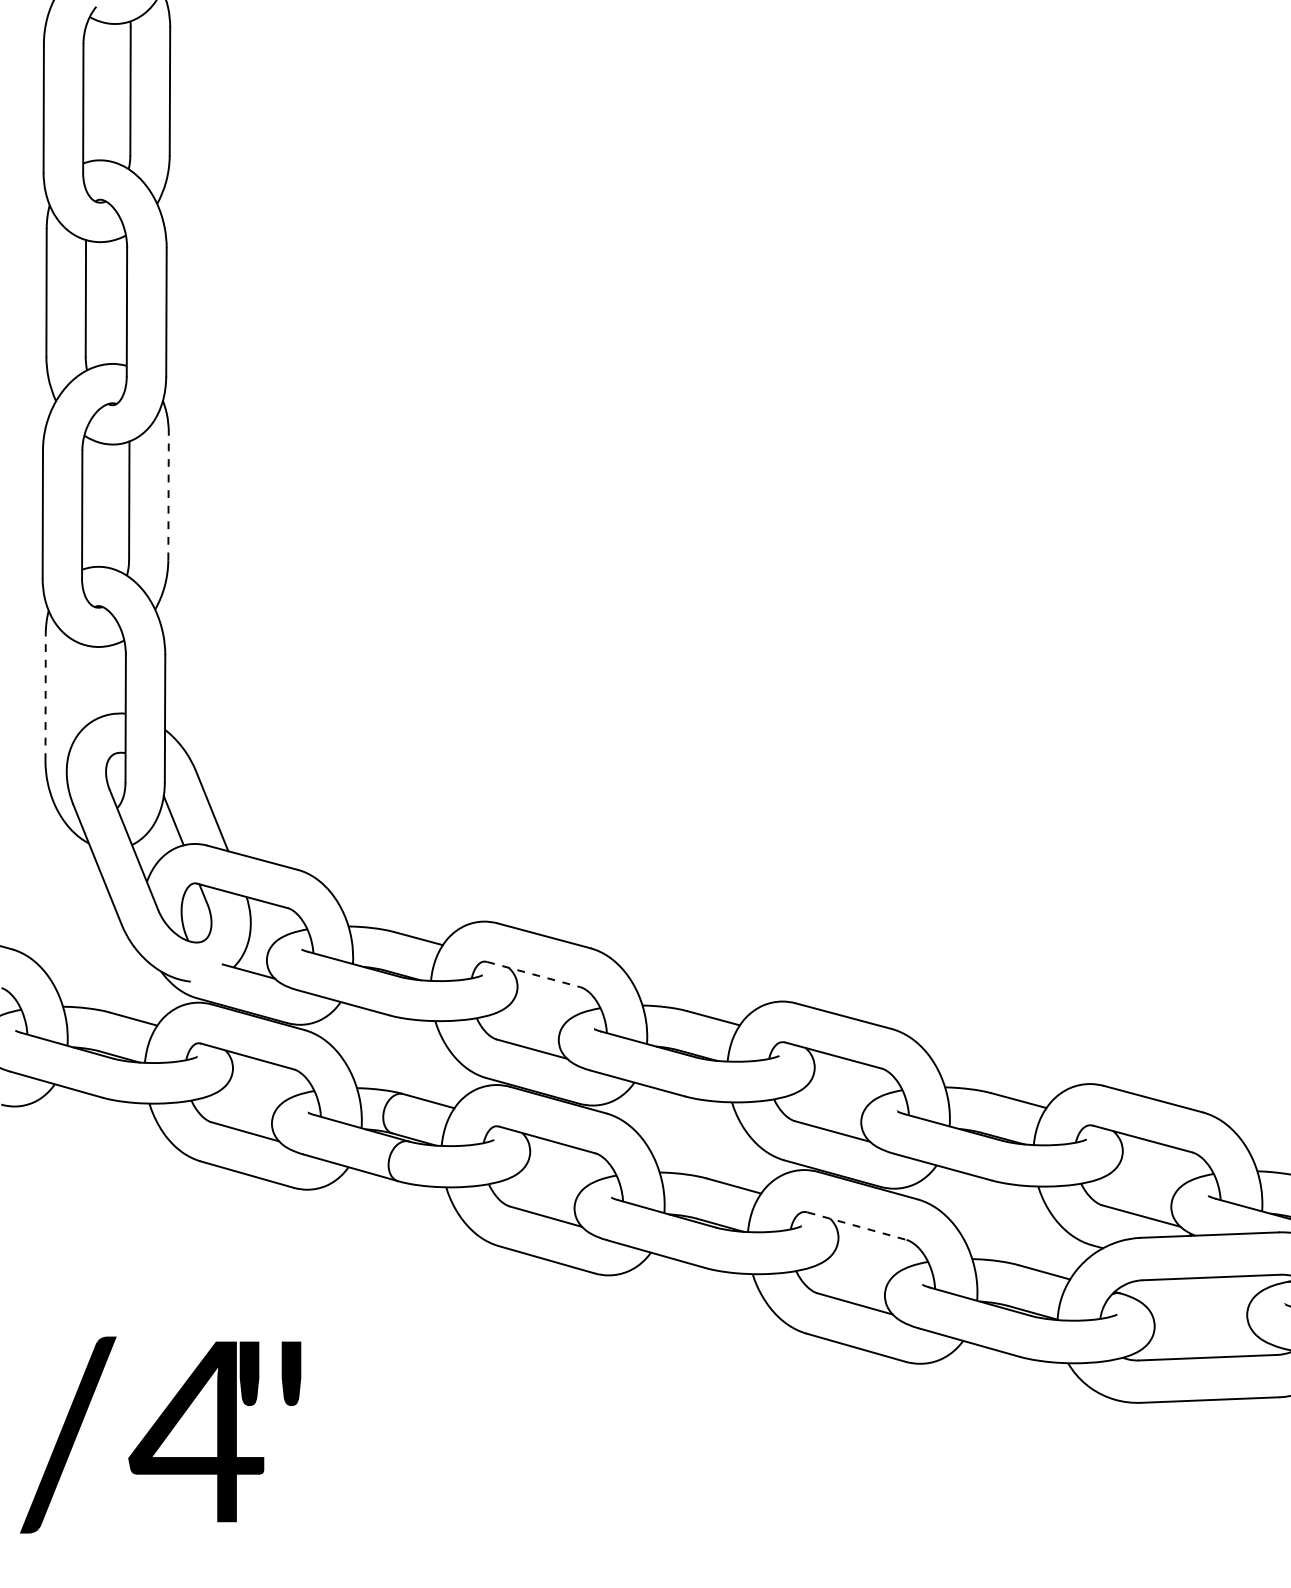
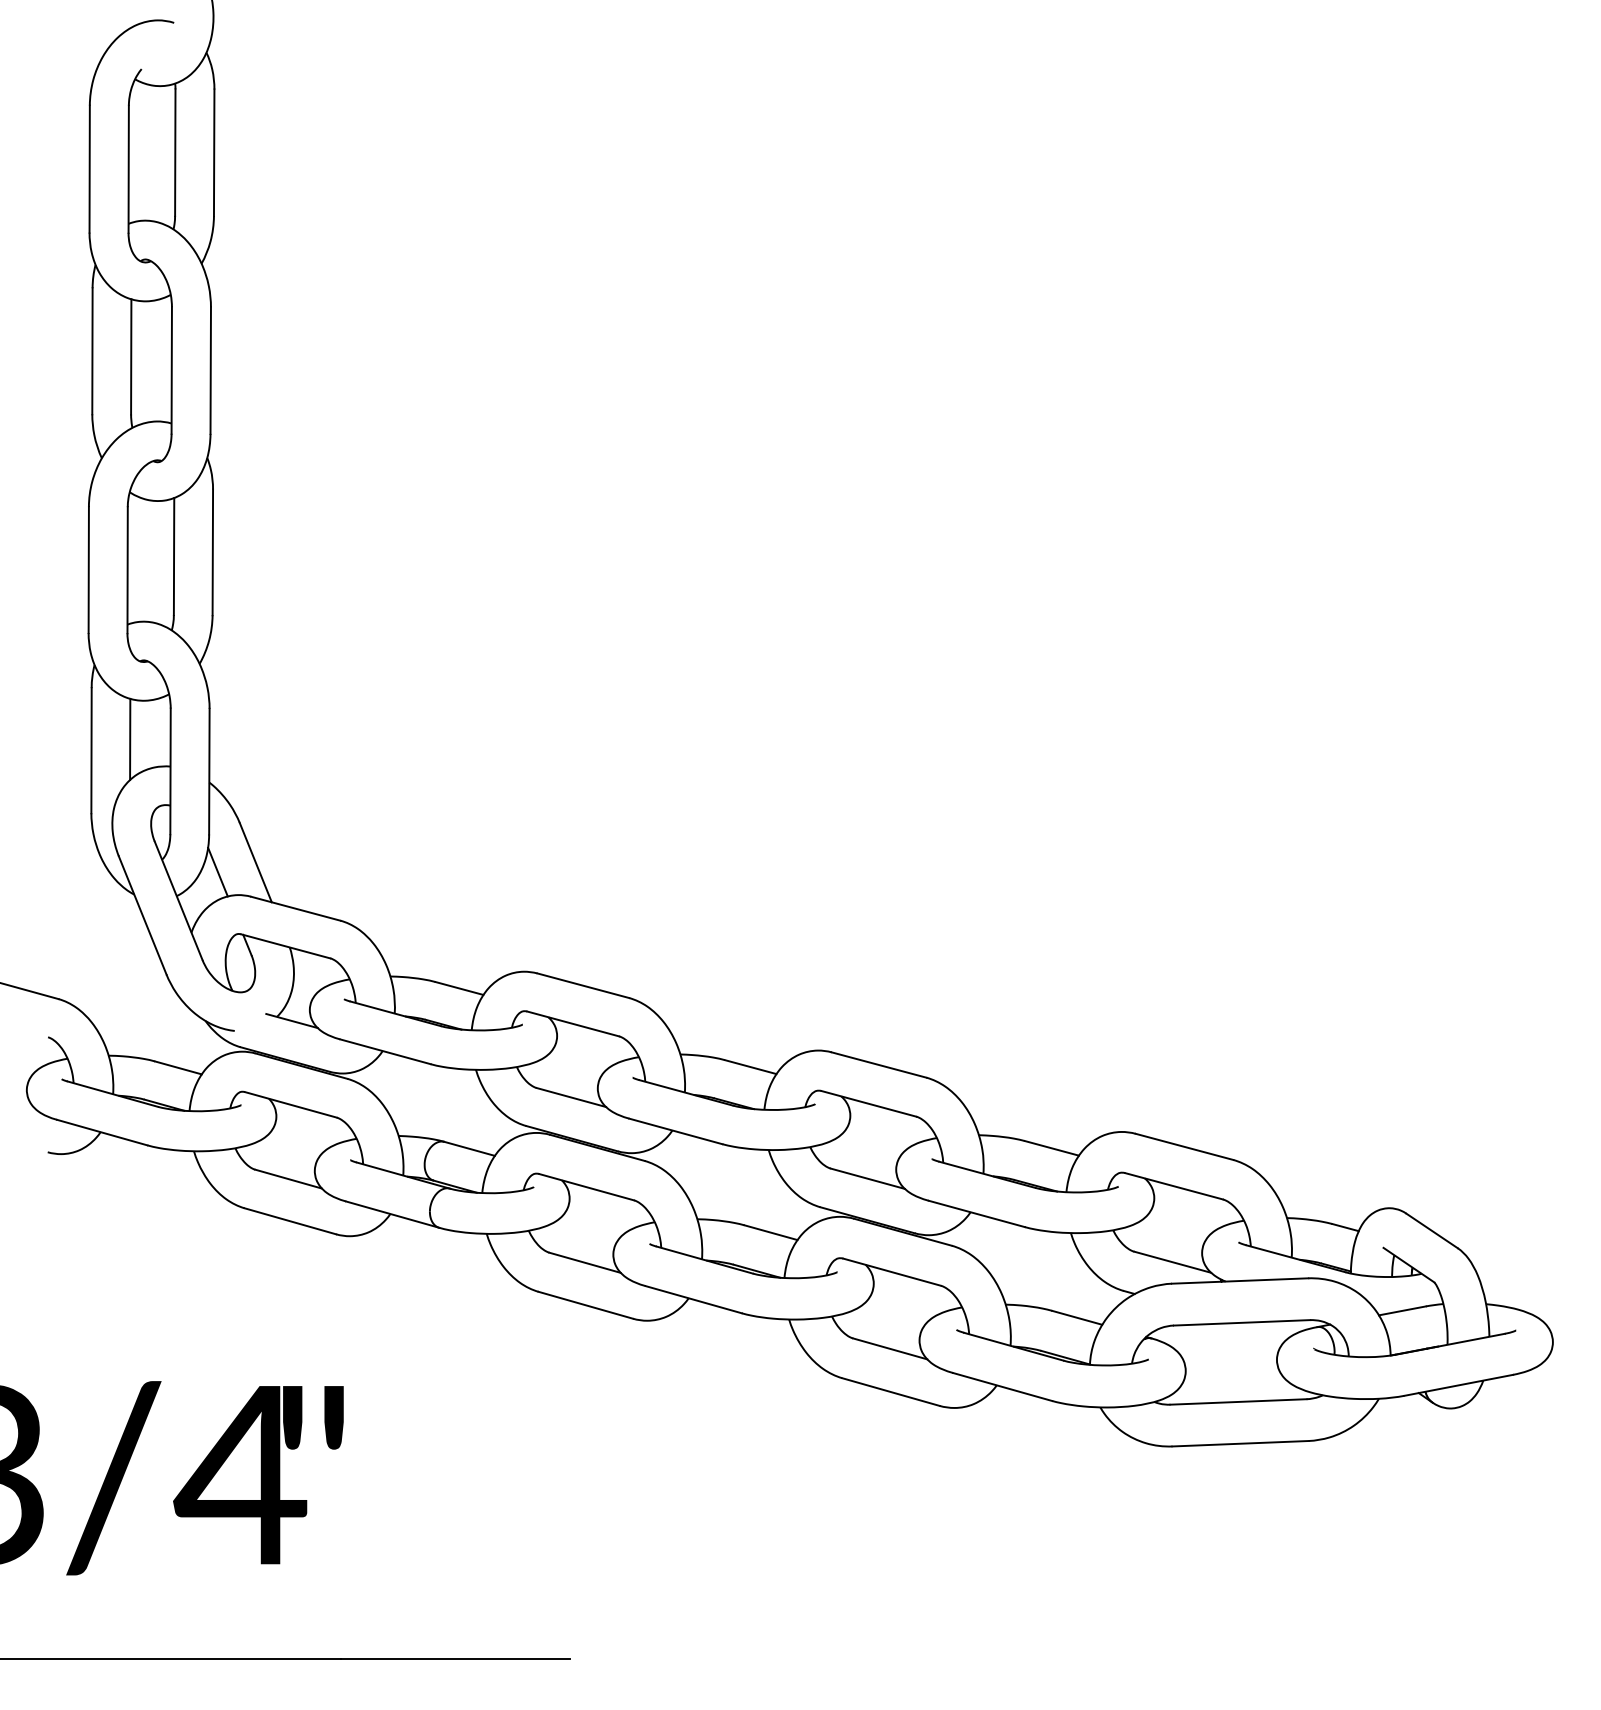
line: (168, 496) -> (212, 552), dashed -> solid
line: (85, 686) -> (130, 739), added
line: (45, 697) -> (91, 750), dashed -> solid
line: (534, 974) -> (573, 1023), dashed -> solid
line: (857, 1226) -> (892, 1272), dashed -> solid

